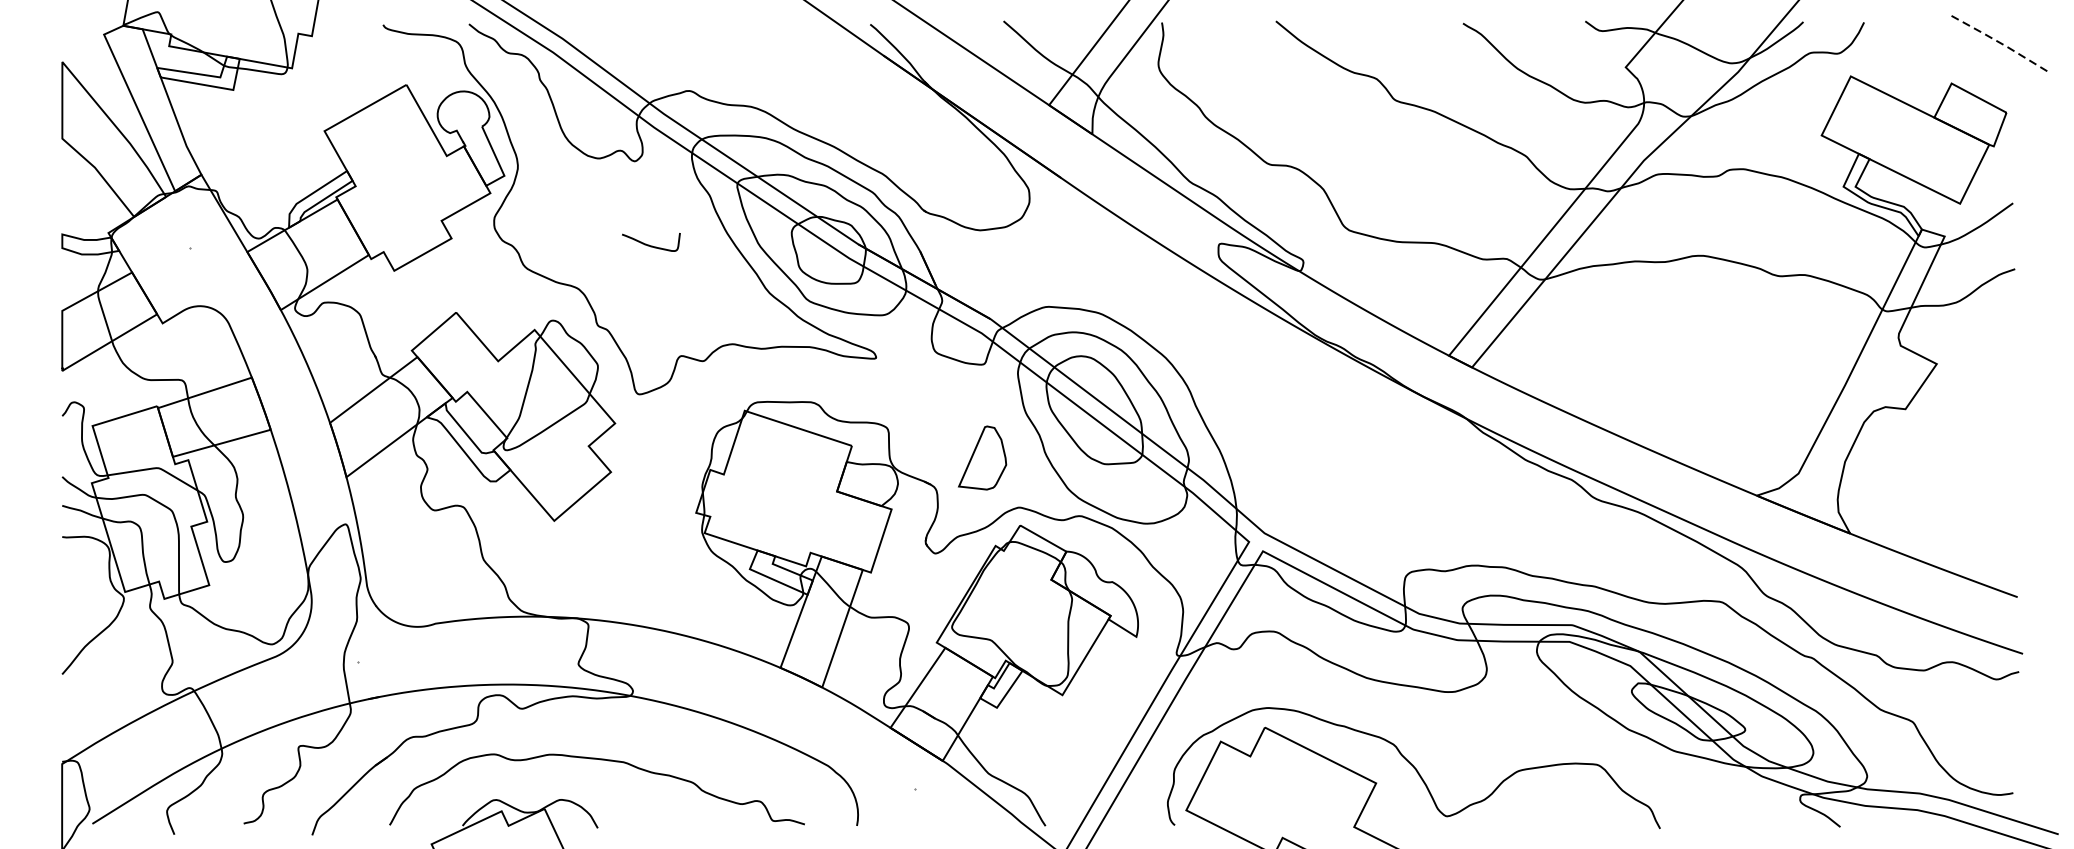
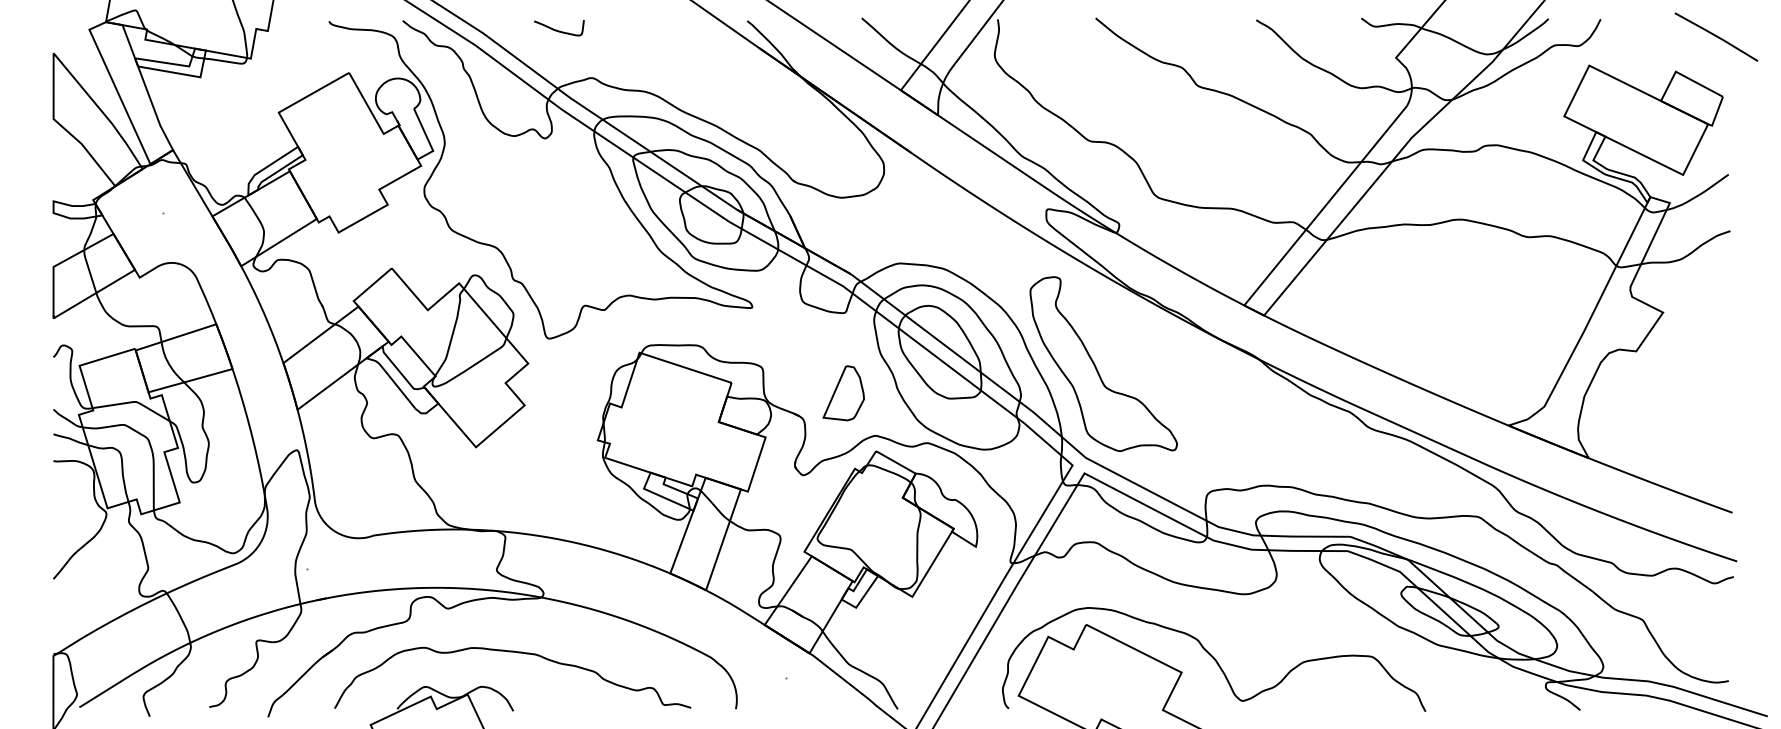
line: (1998, 42) -> (1716, 36), dashed -> solid
curve: (651, 245) -> (559, 30), moved
part: (1276, 426) -> (1096, 366), added

